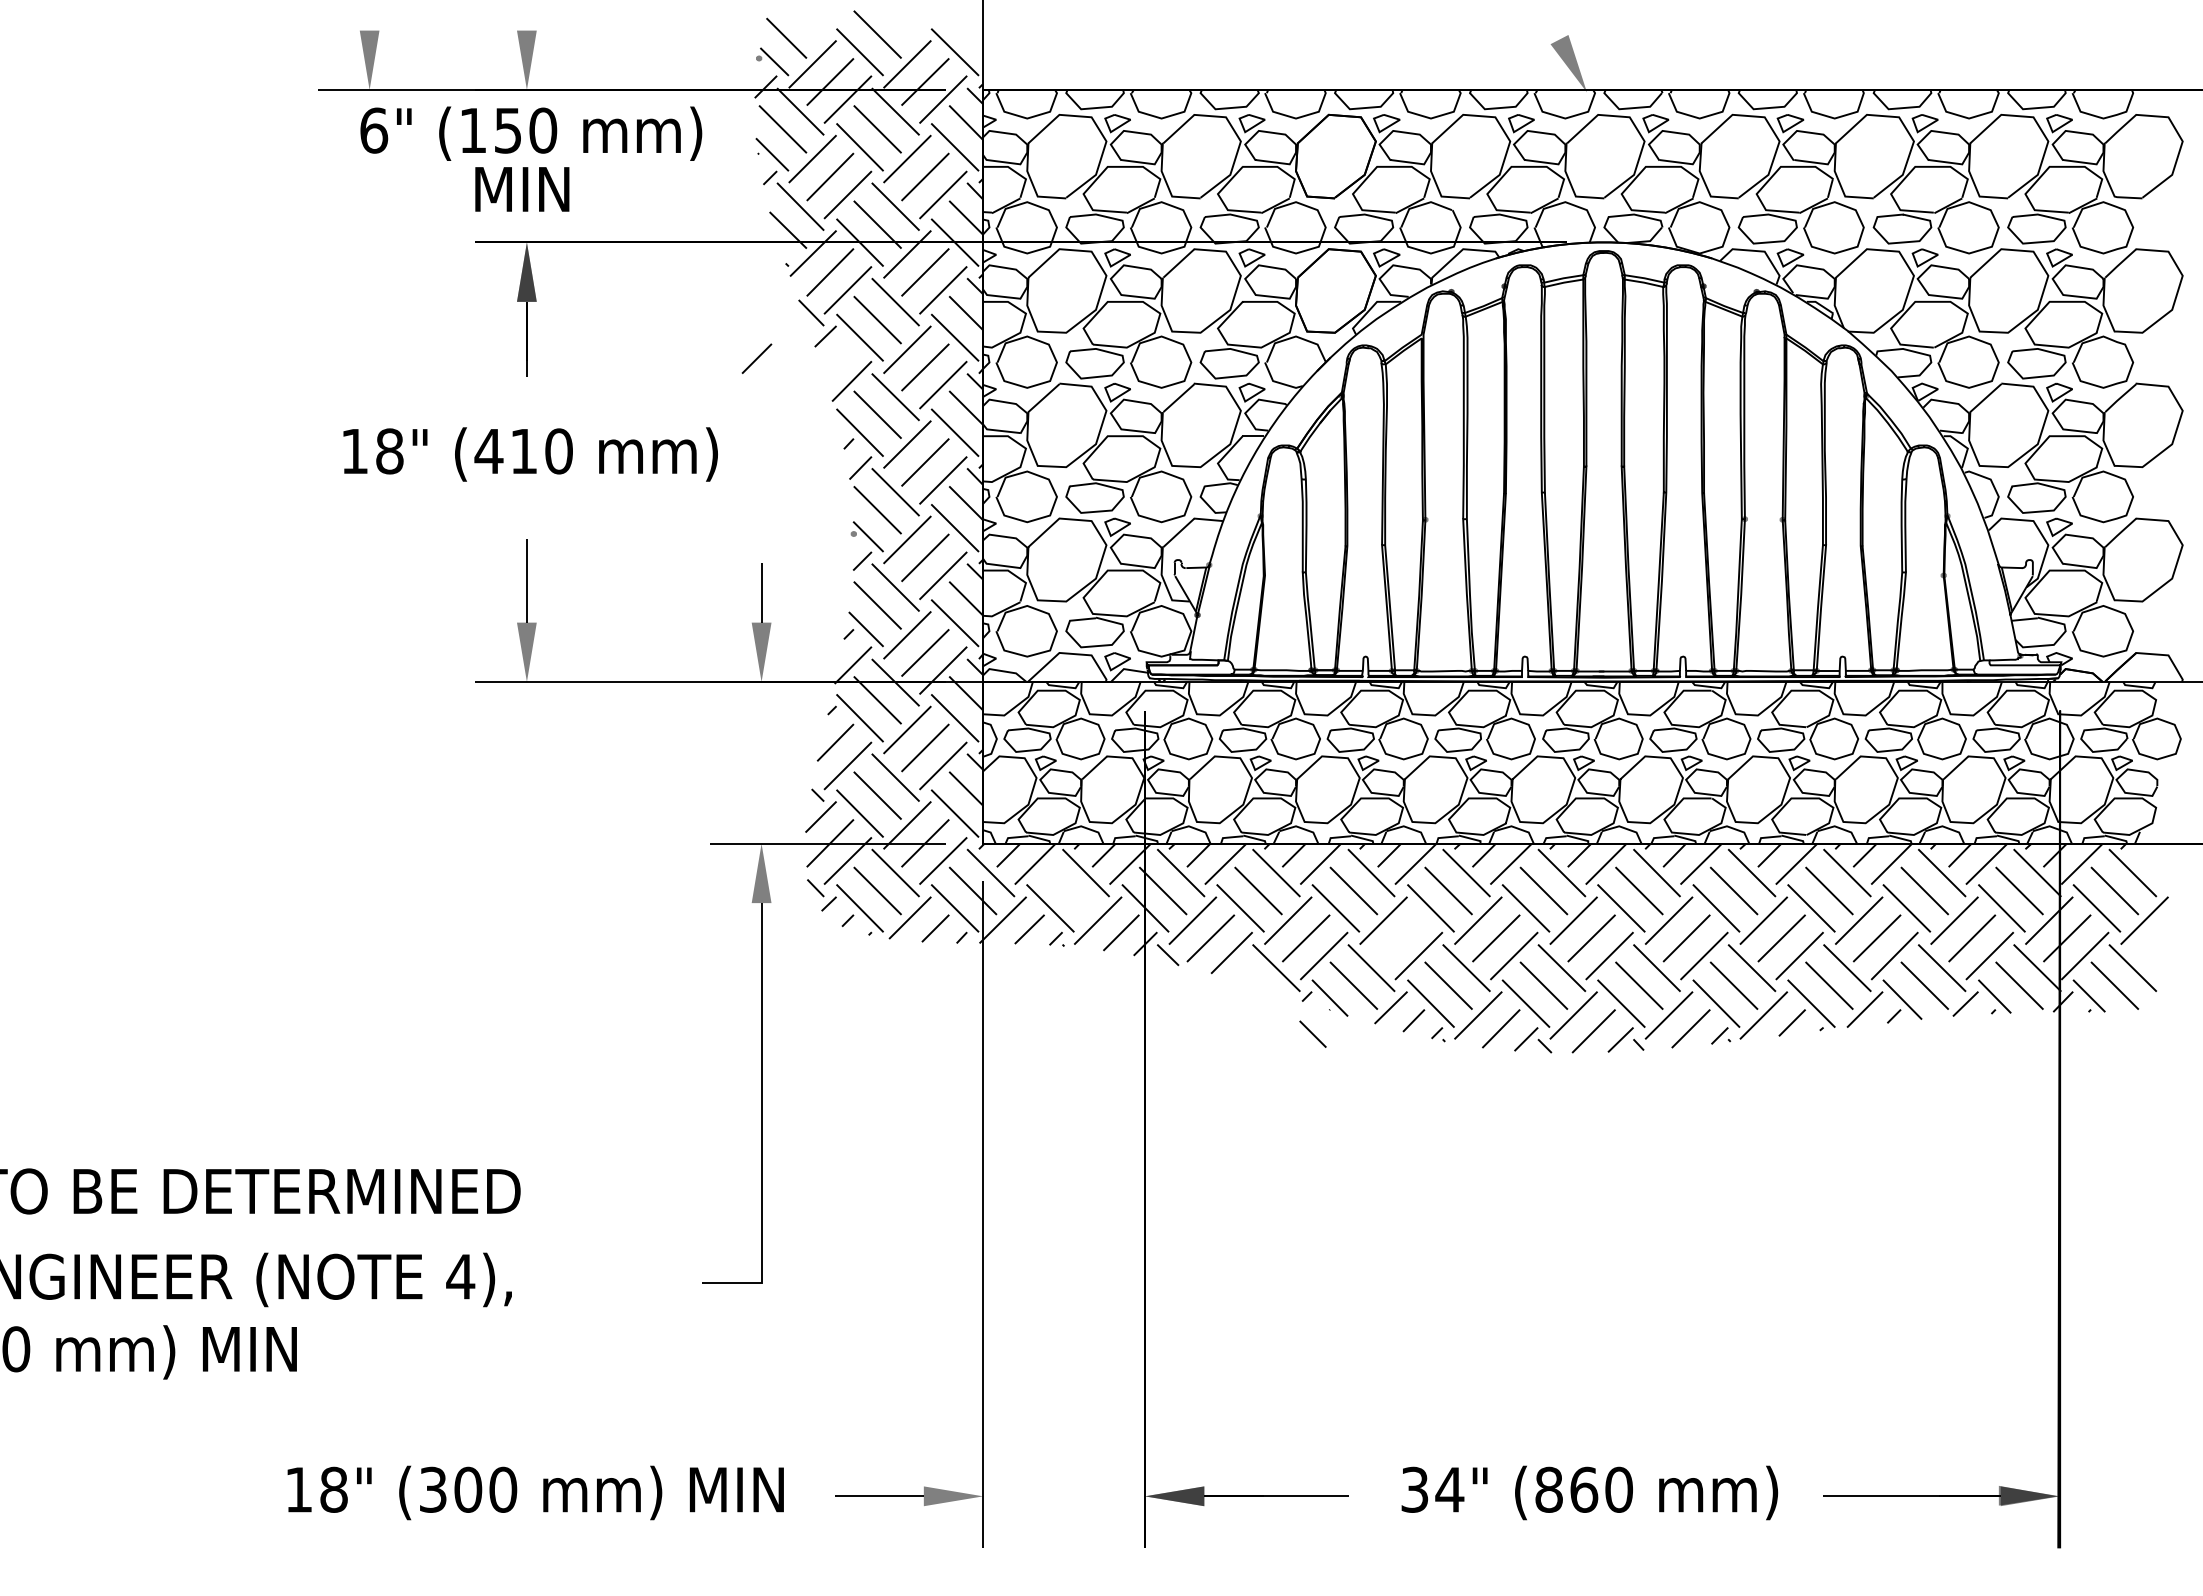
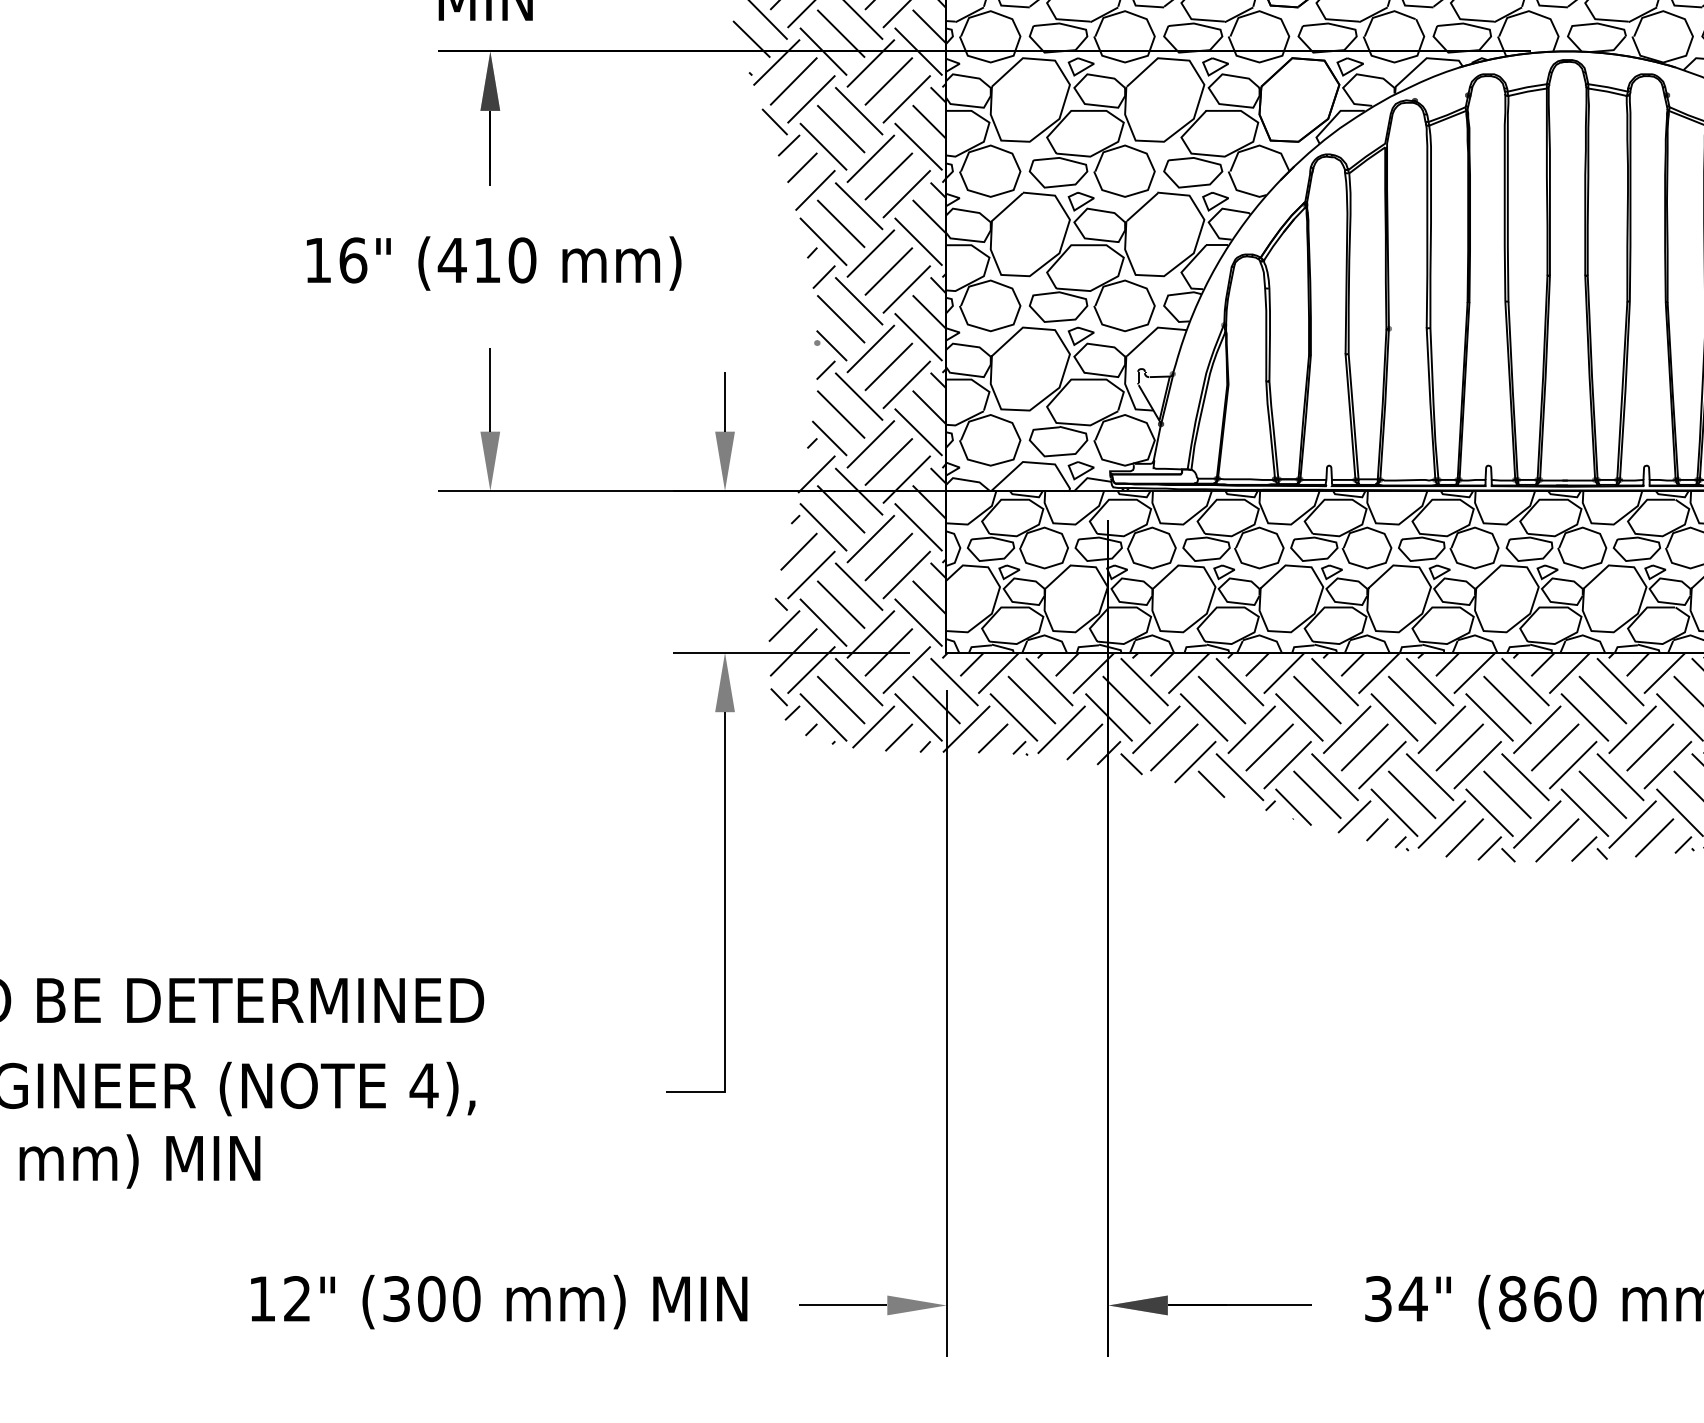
line: (756, 358) -> (801, 167), moved
text: (389, 451) -> (352, 260), 18" -> 16"
line: (1068, 890) -> (1031, 699), added
line: (1401, 938) -> (1365, 747), added
line: (1312, 1033) -> (1211, 783), moved
text: (333, 1489) -> (296, 1298), 18" -> 12"

